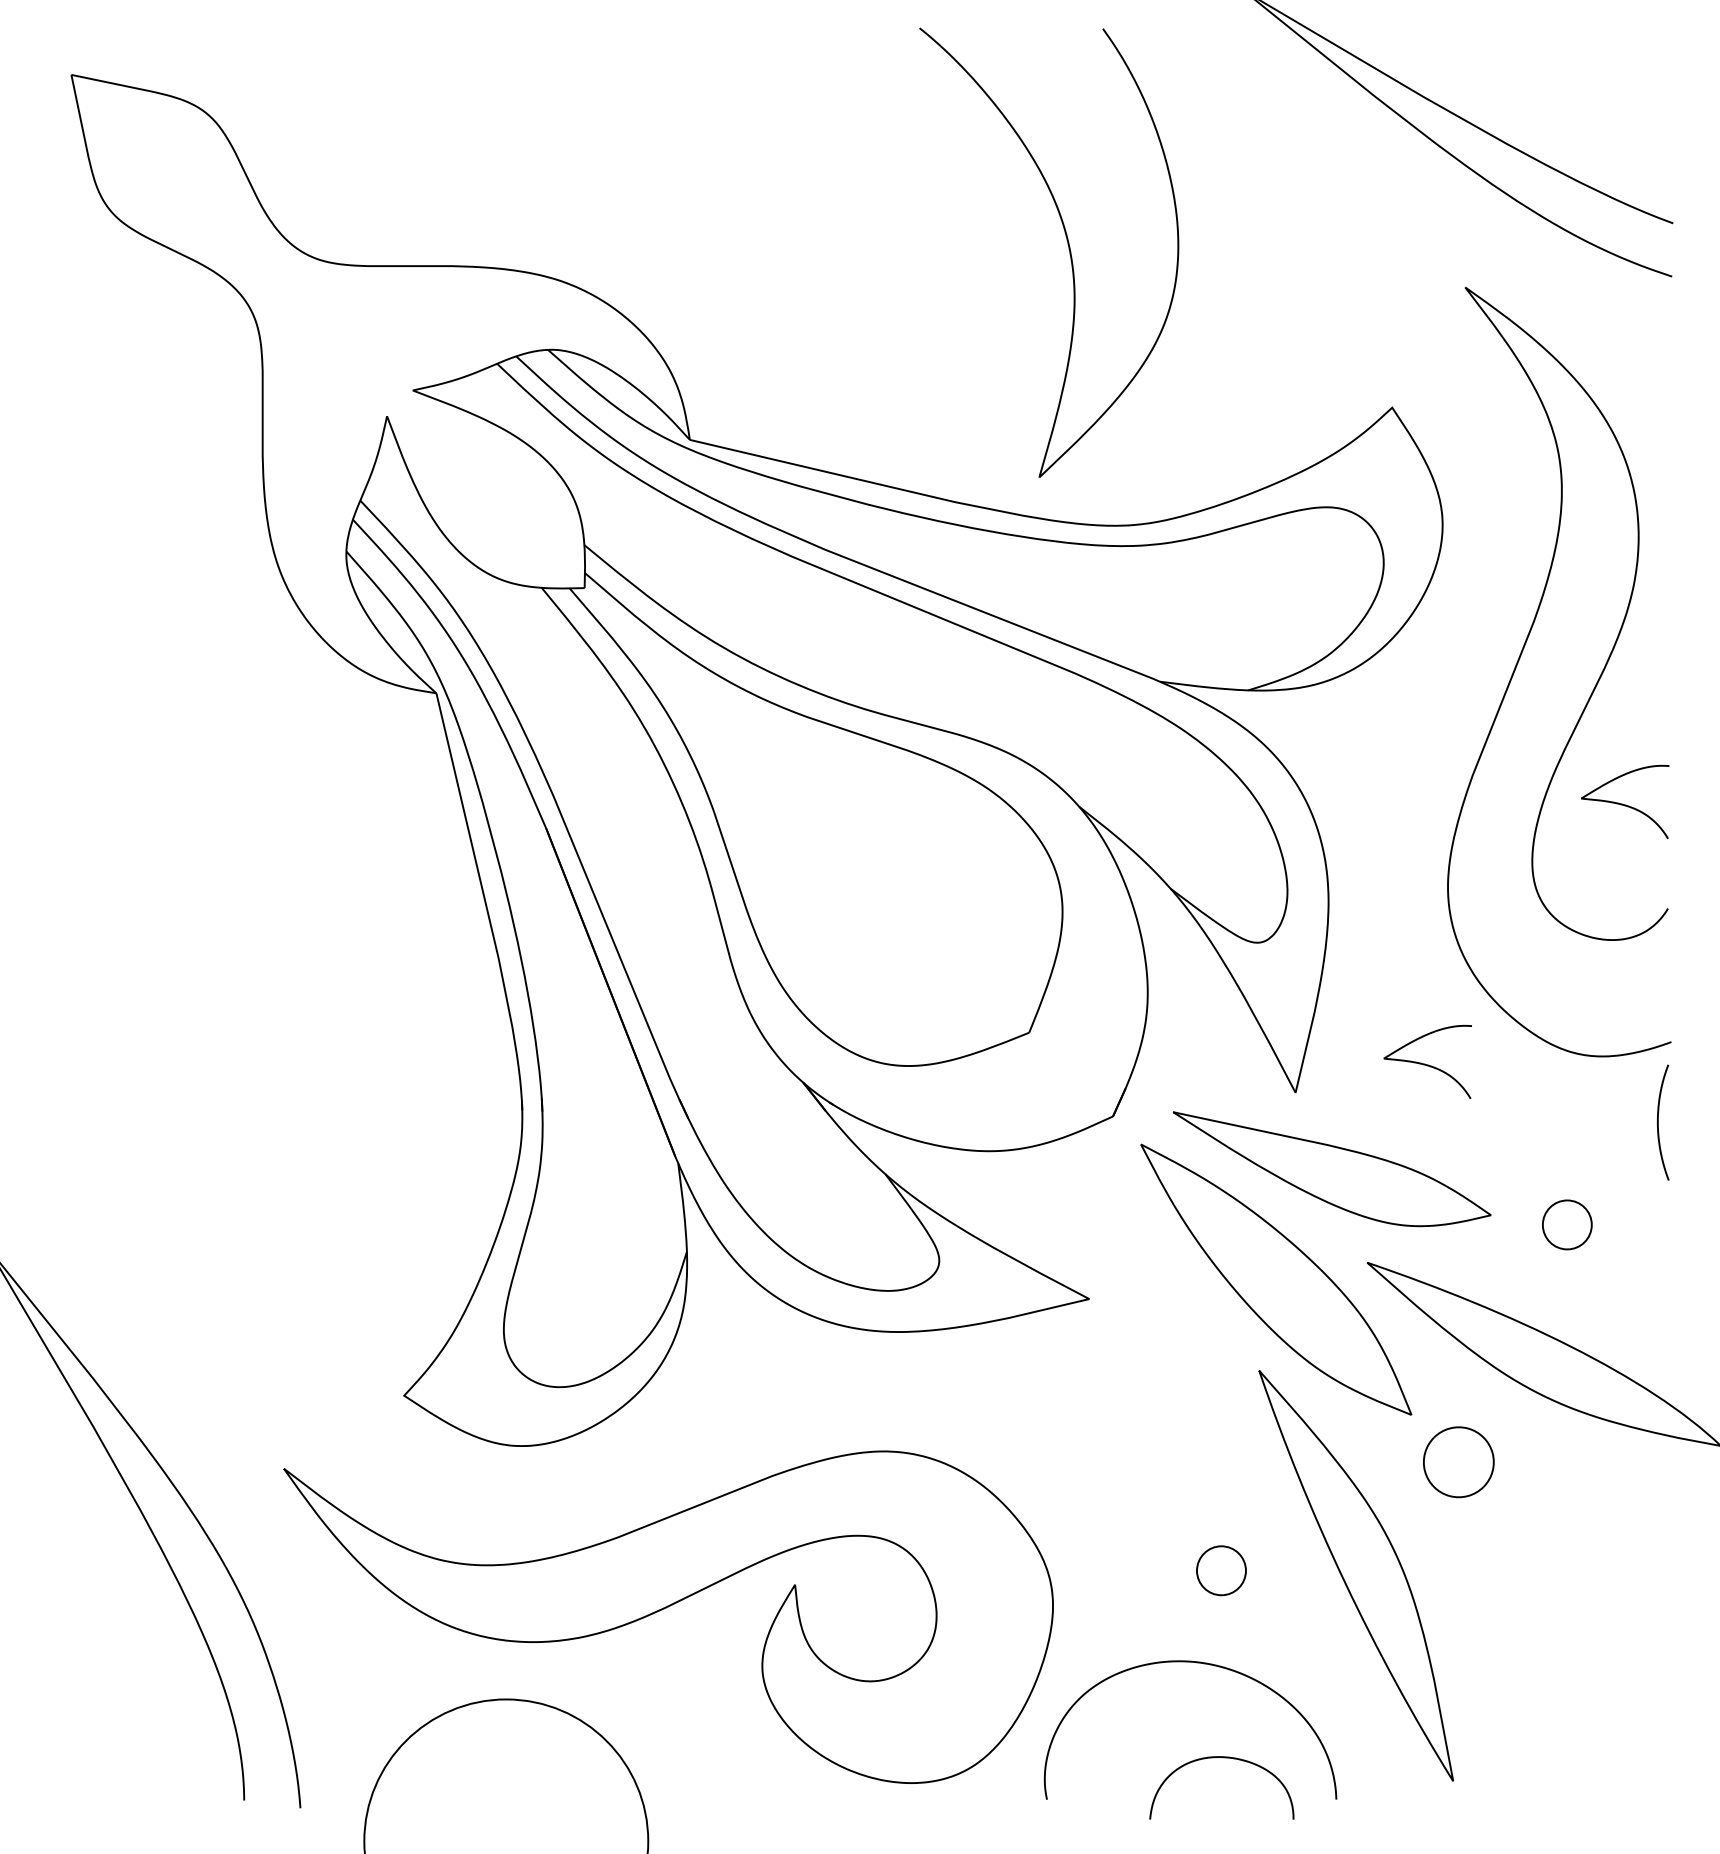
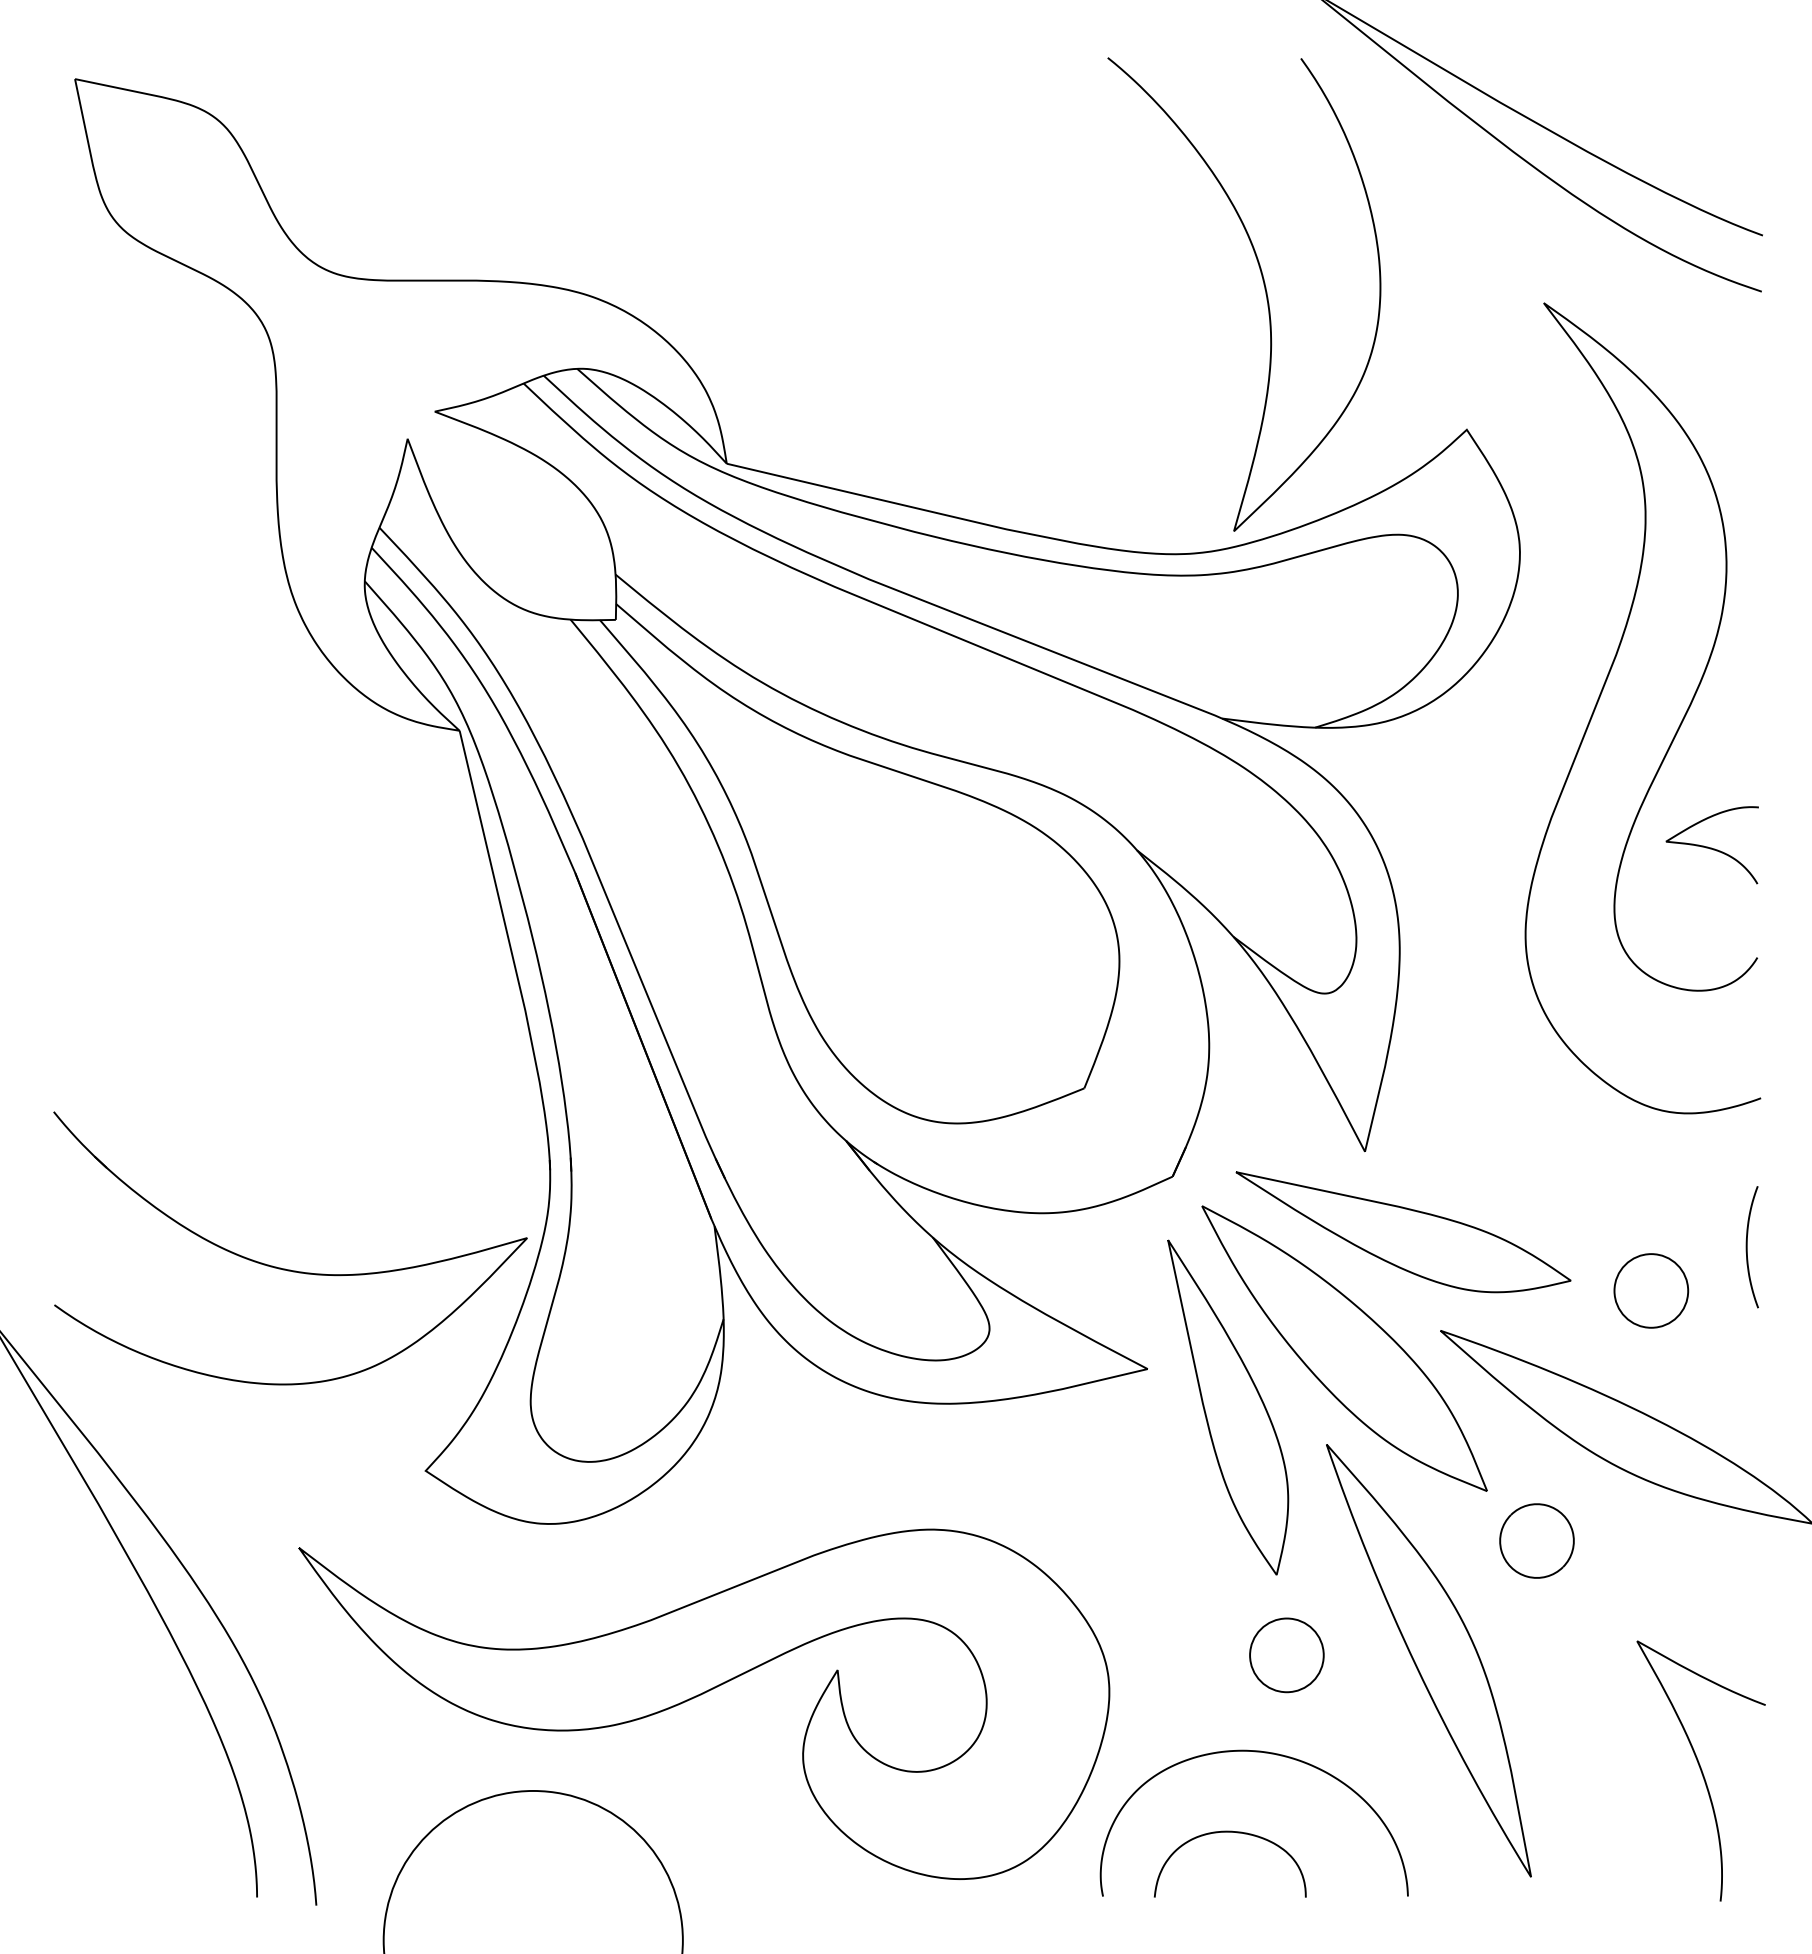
curve: (1068, 247) -> (1264, 289), moved
curve: (1427, 1064) -> (1503, 1121), removed
curve: (1658, 1122) -> (1747, 1247), moved
part: (271, 1203) -> (285, 1268), added
circle: (1567, 1224) -> (1651, 1290), size x1.43
part: (1166, 1335) -> (1228, 1407), added
circle: (1221, 1570) -> (1286, 1655), size x1.43
part: (1613, 1680) -> (1700, 1770), added
curve: (1221, 1757) -> (1229, 1832), moved

